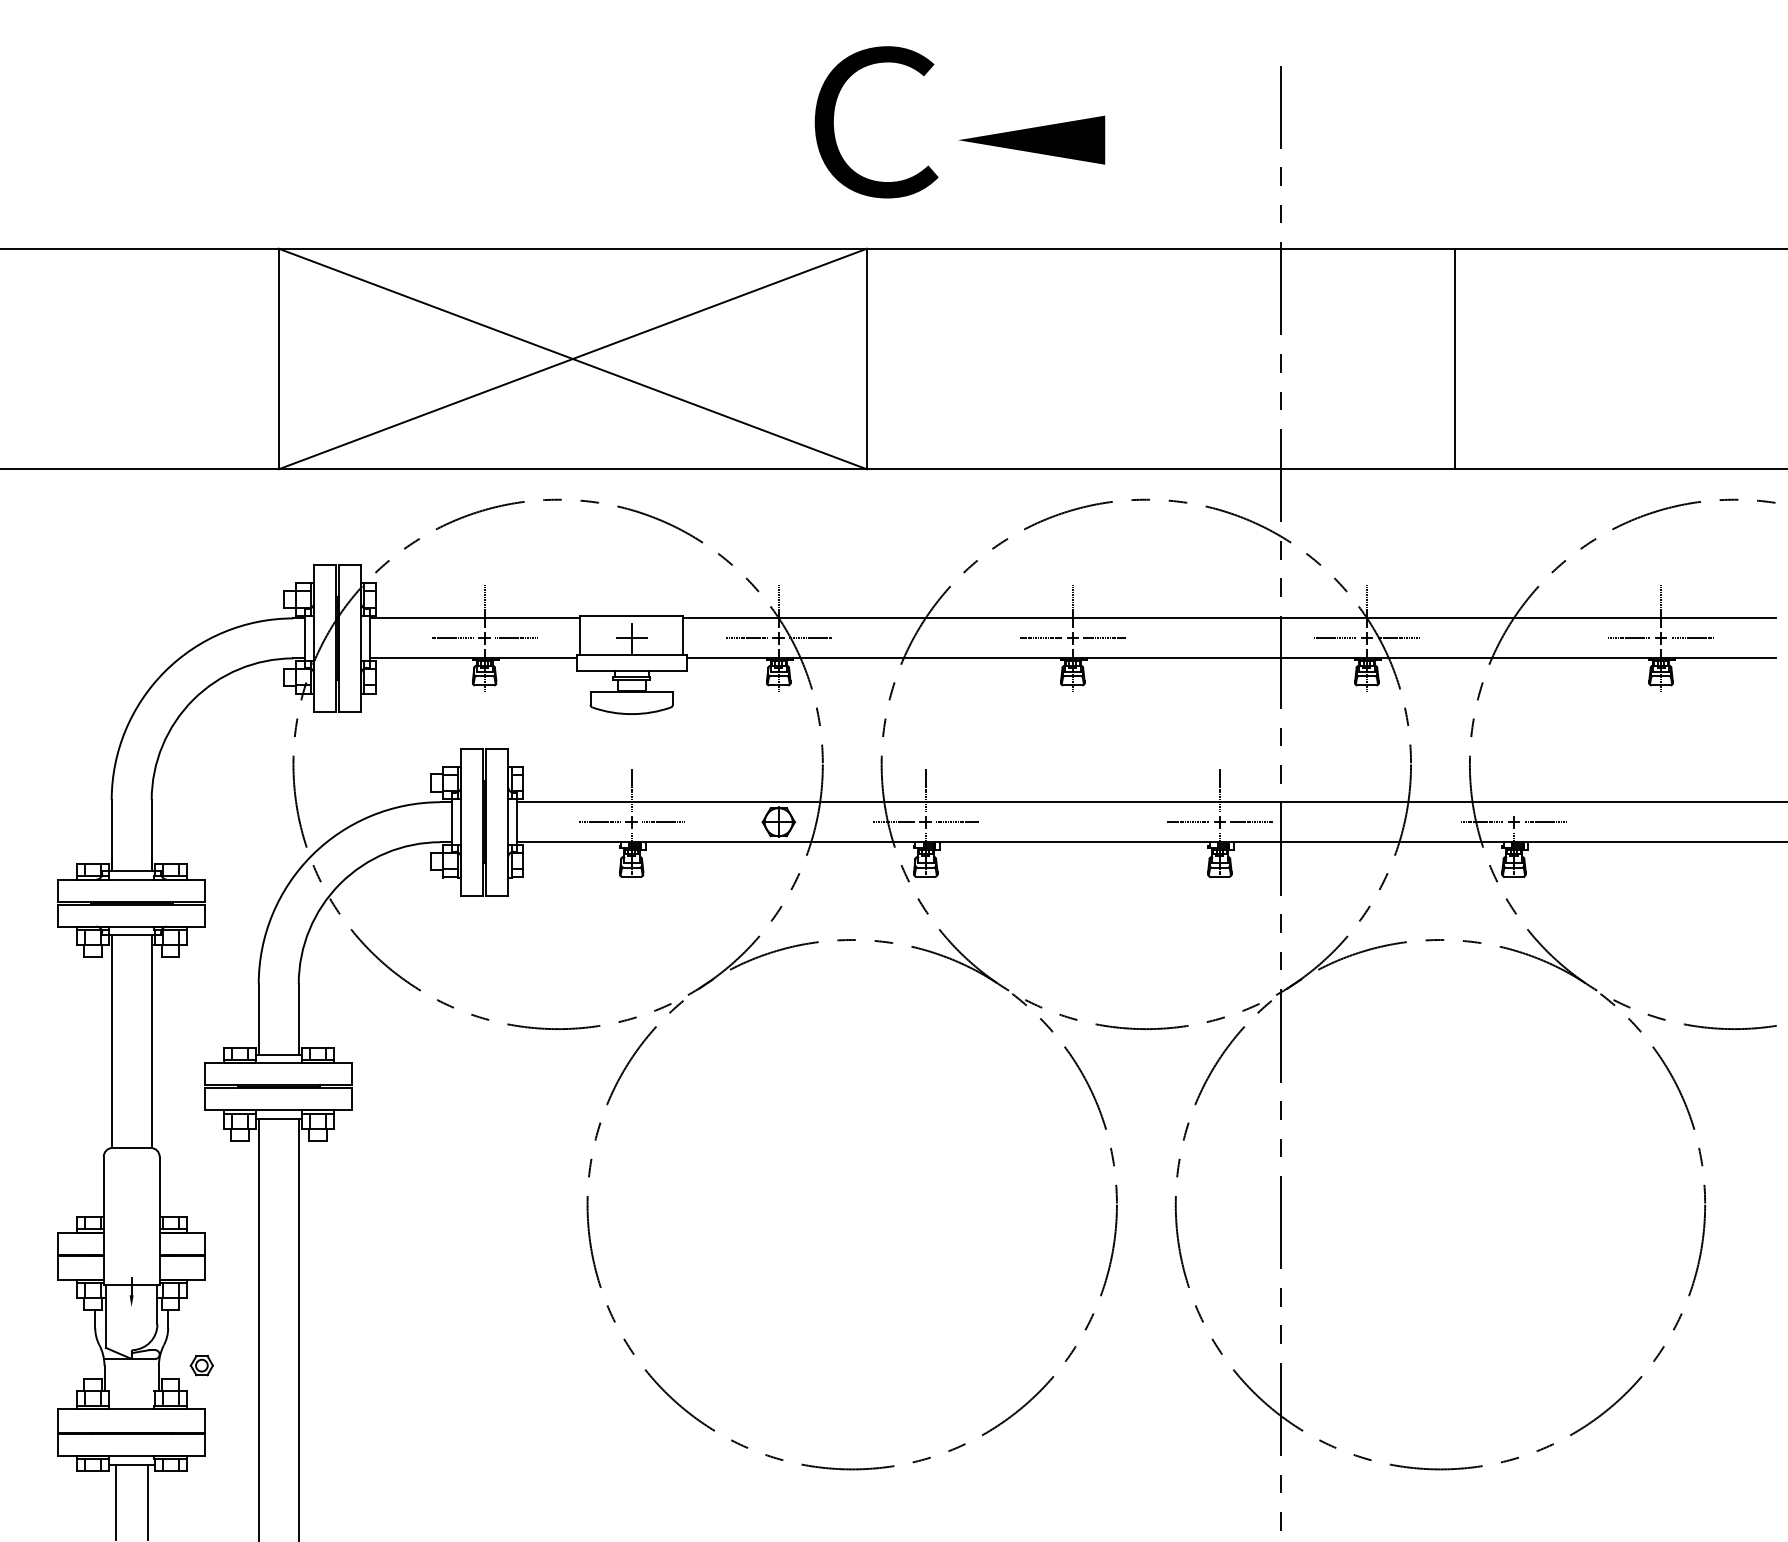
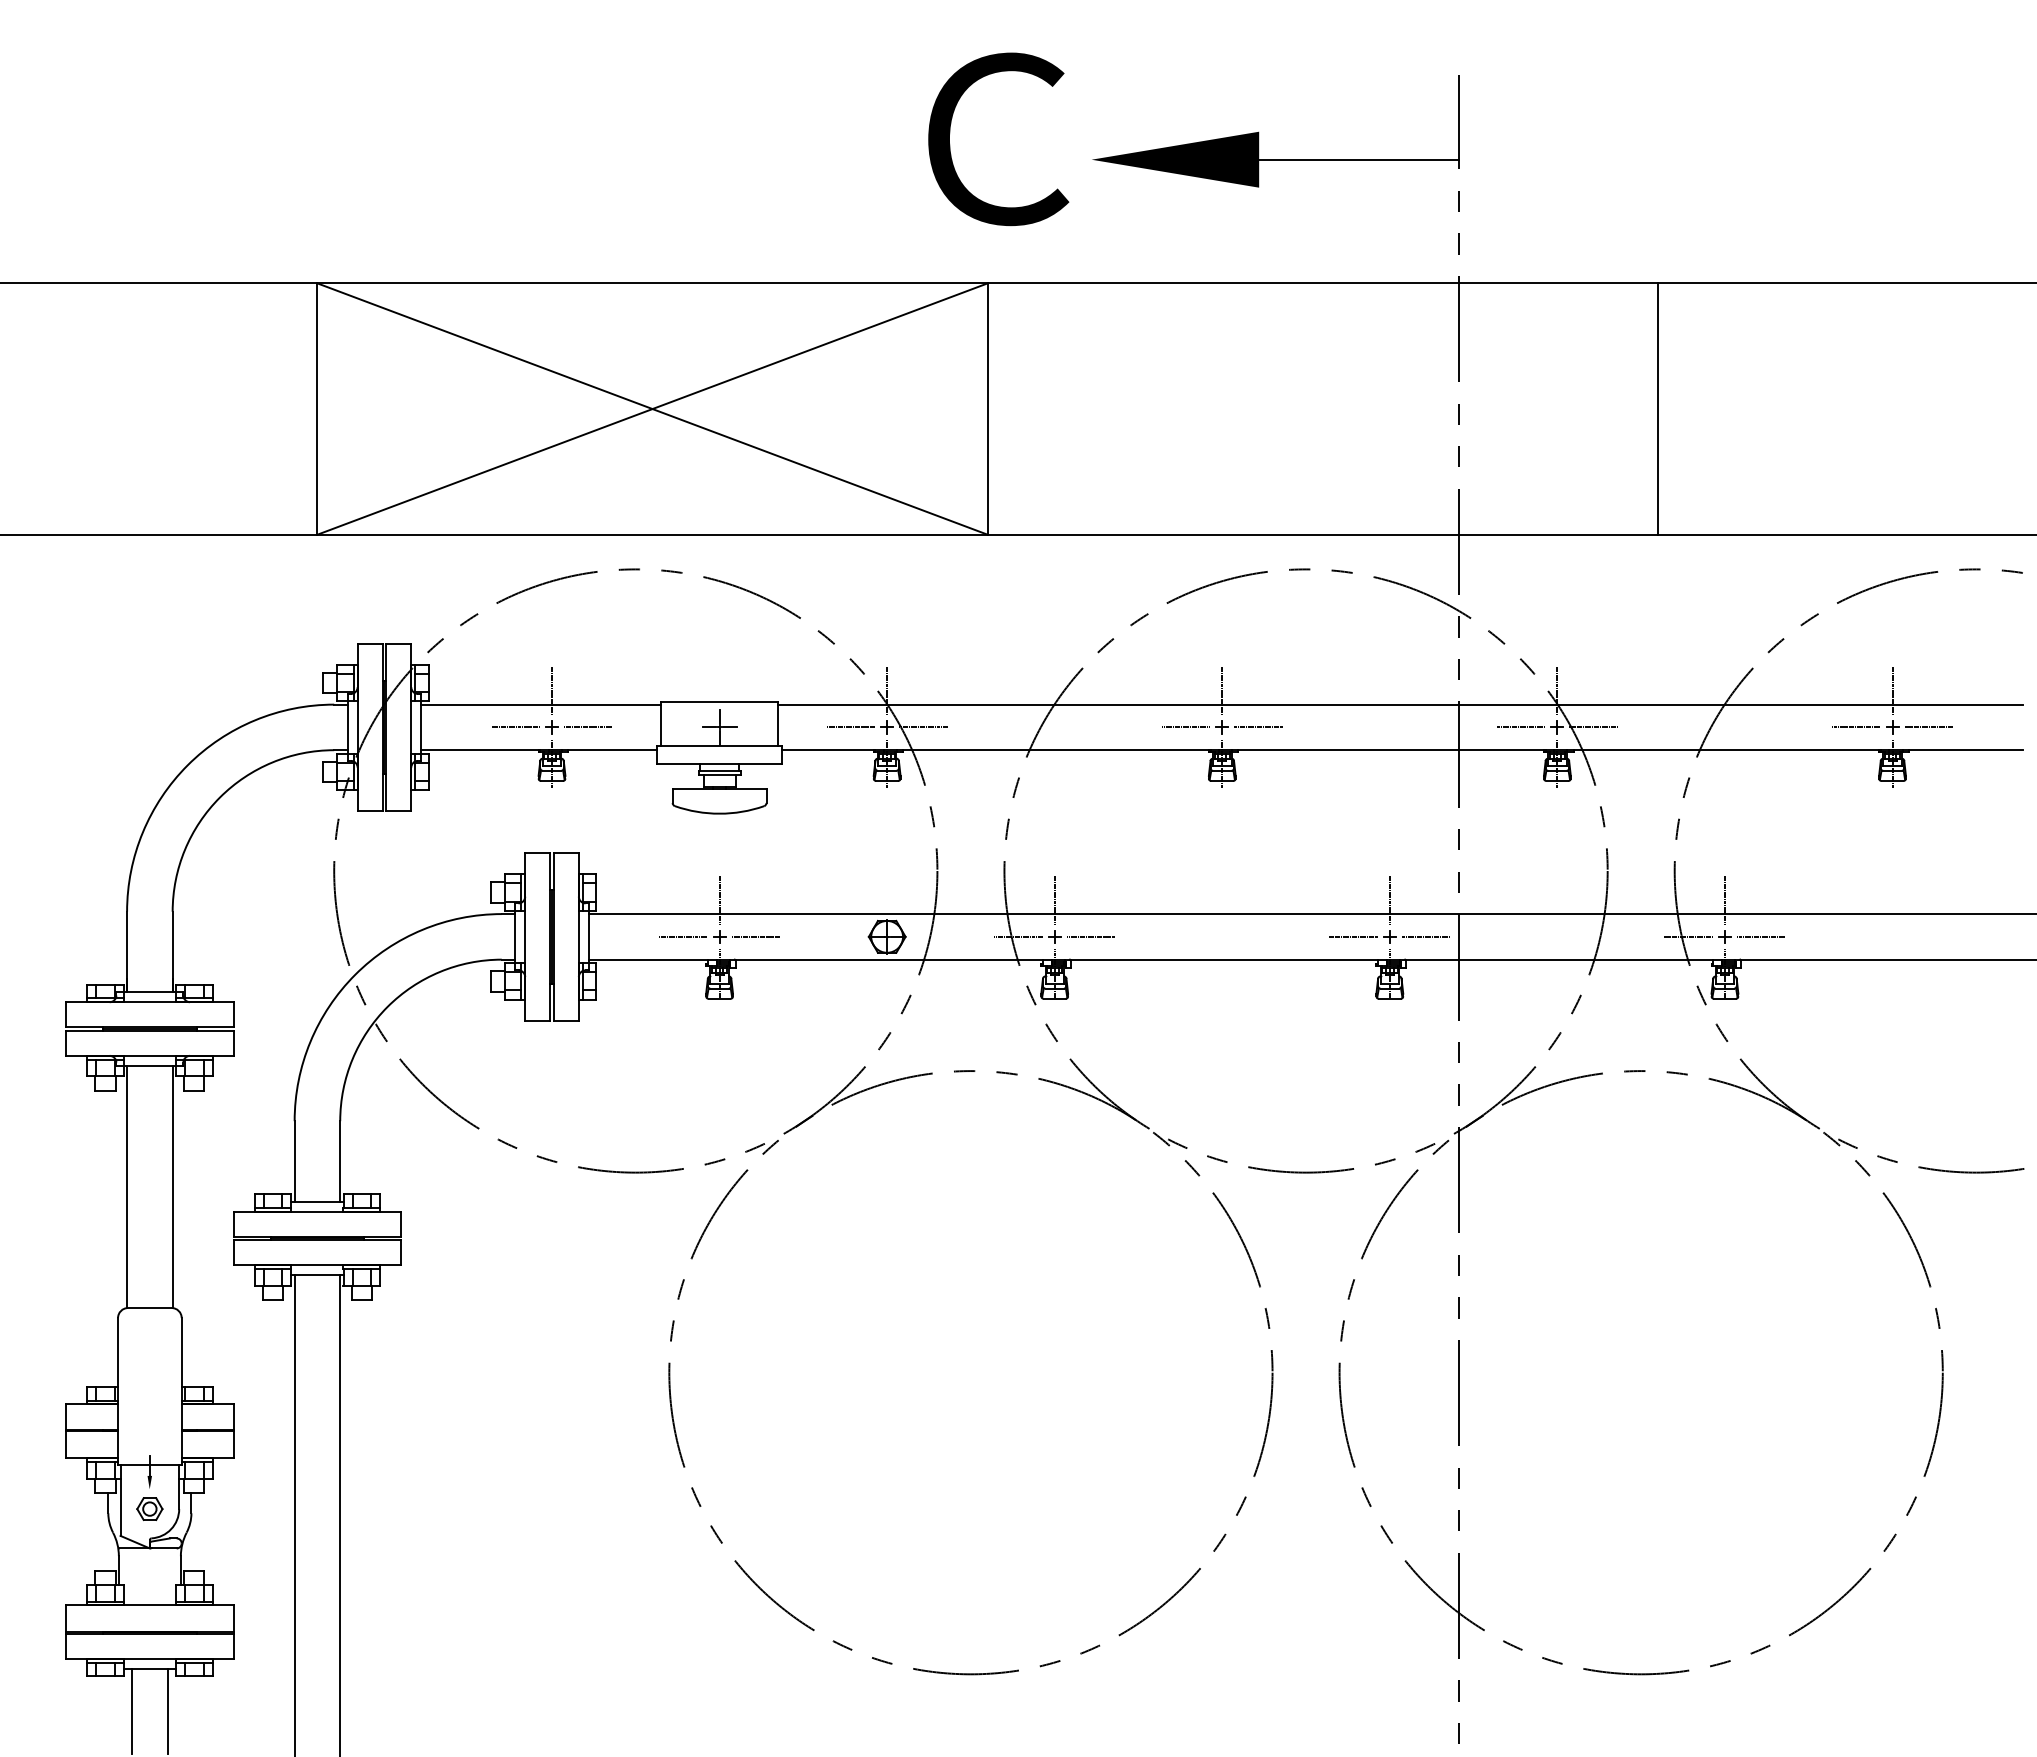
line: (1193, 140) -> (1359, 159), added
line: (1513, 790) -> (1724, 900), added
part: (201, 1365) -> (149, 1508), moved

